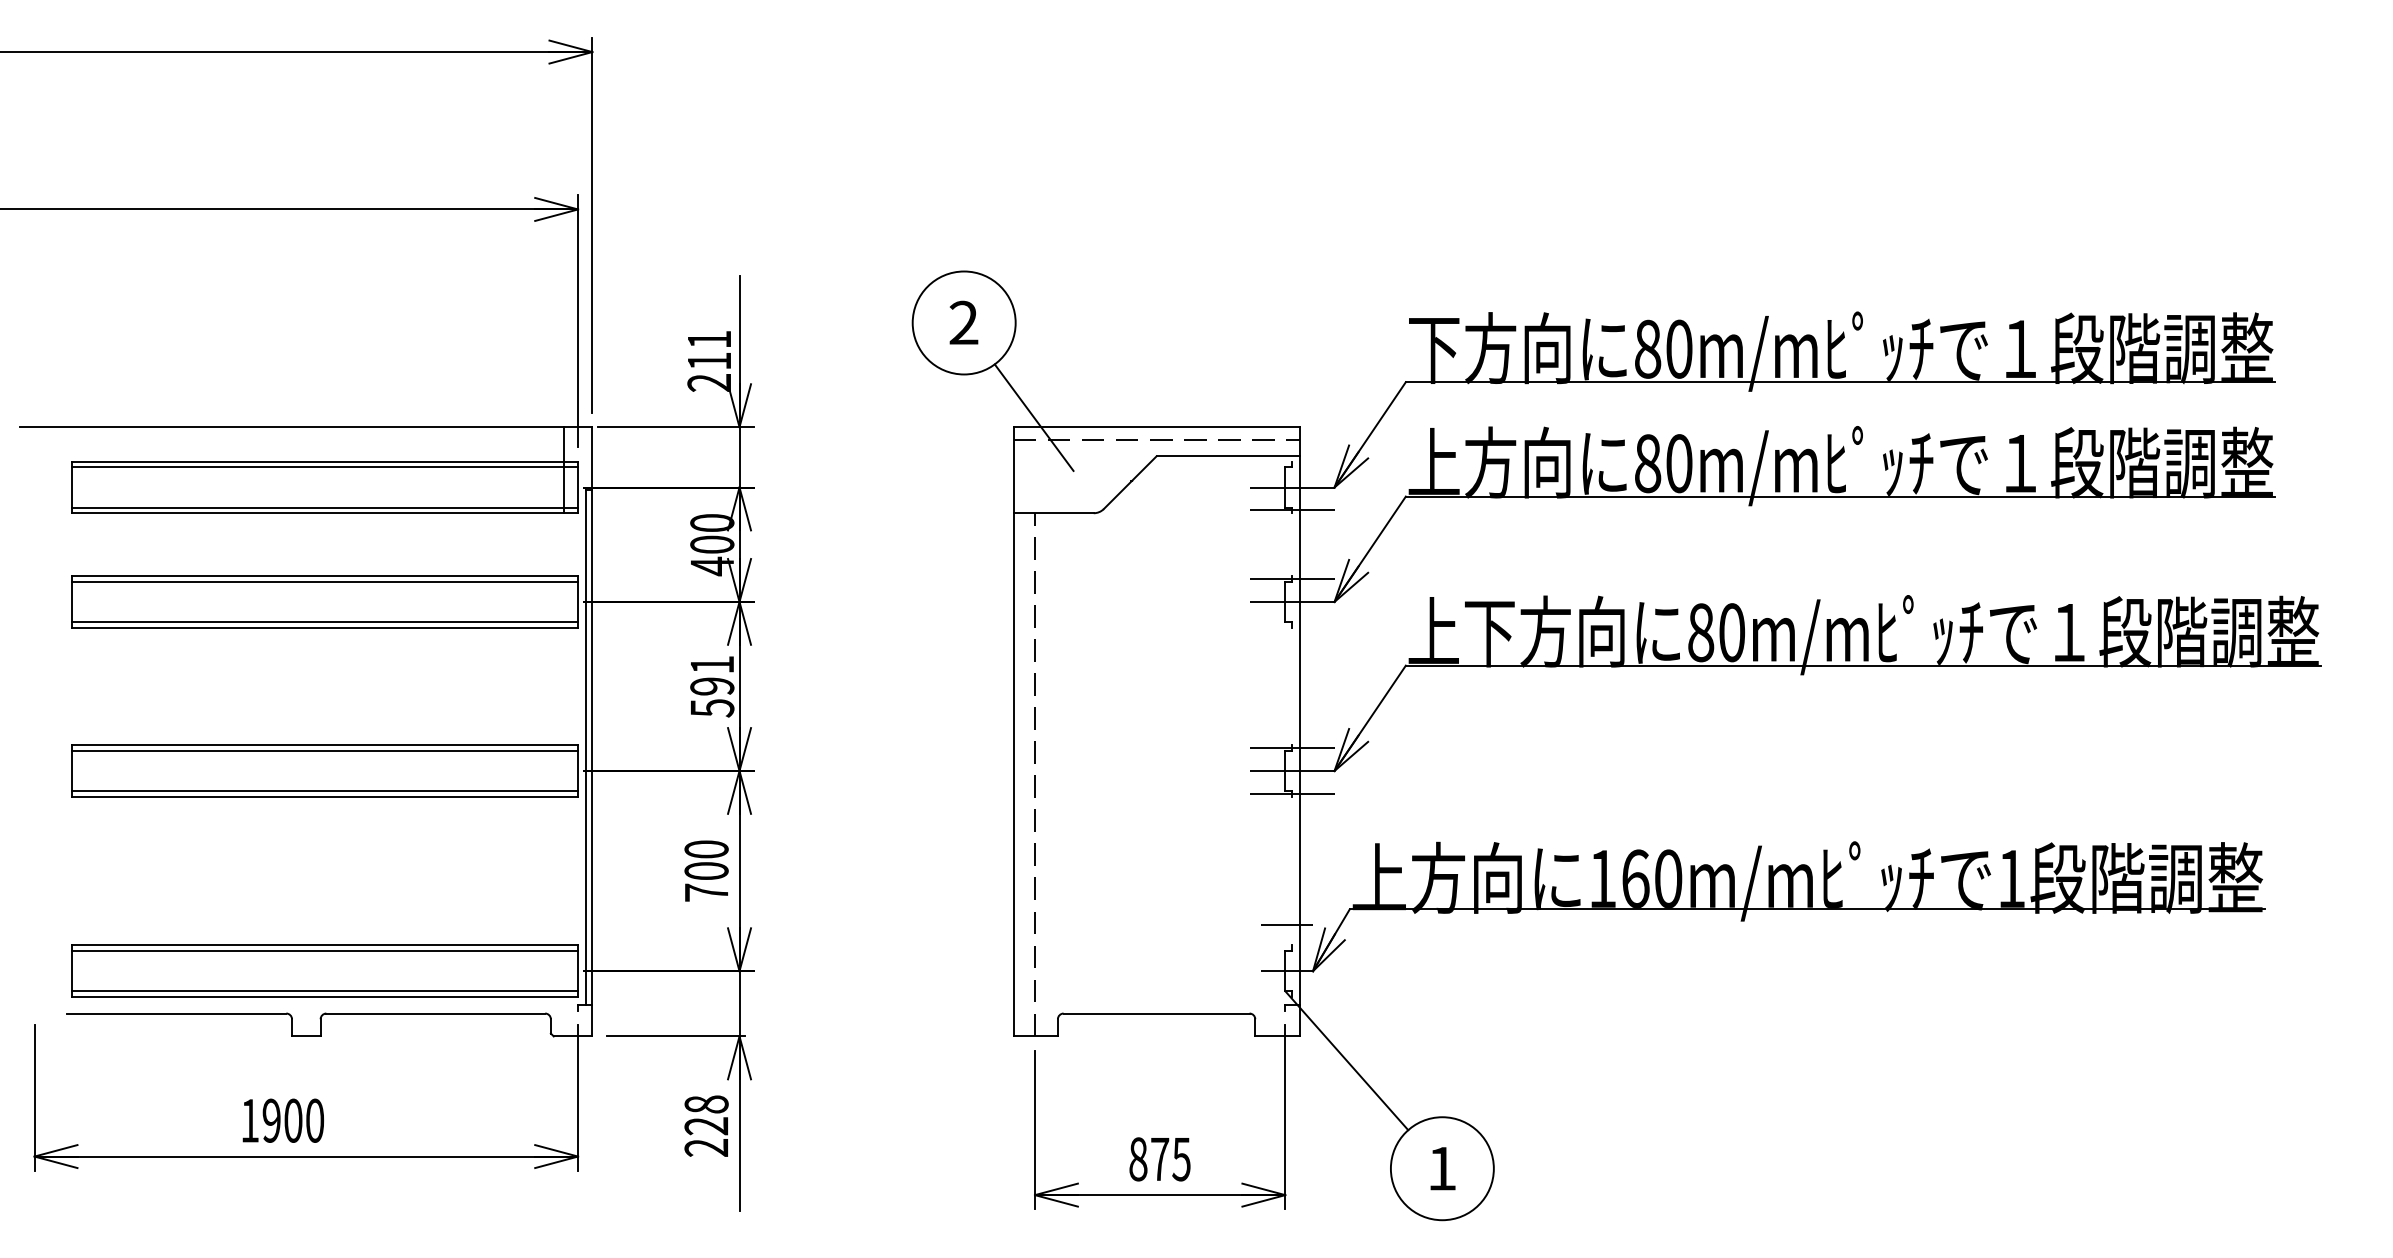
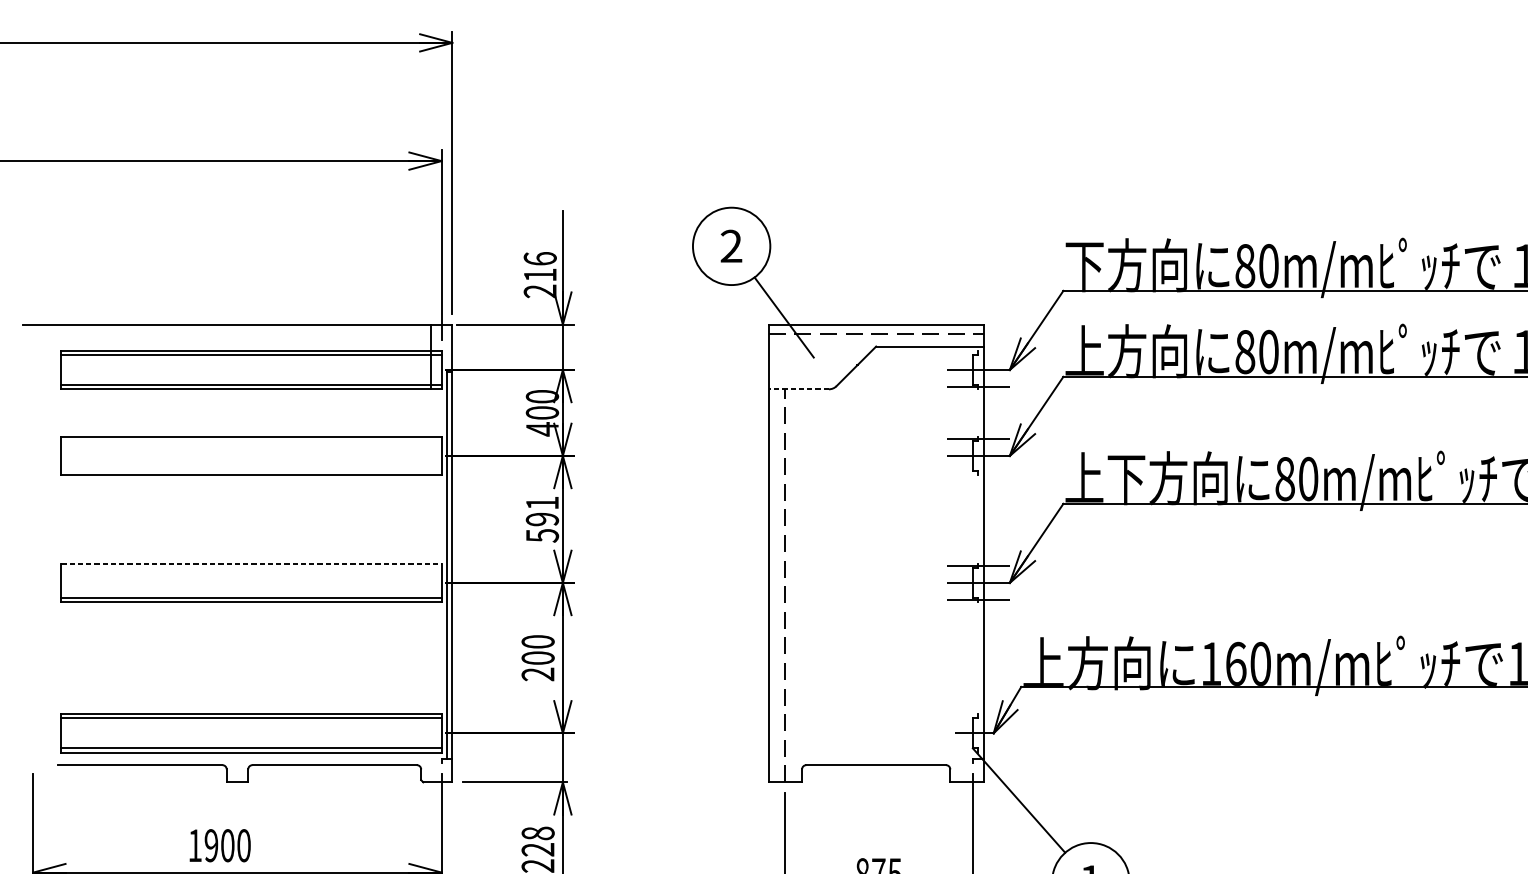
text: (709, 339) -> (540, 258), 211 -> 216
line: (1053, 513) -> (798, 389), solid -> dashed
line: (324, 581) -> (251, 440), removed
line: (324, 621) -> (251, 470), removed
line: (325, 745) -> (251, 563), solid -> dashed
line: (324, 750) -> (251, 567), removed
text: (706, 892) -> (538, 674), 700 -> 200
line: (1287, 925) -> (974, 699), removed

